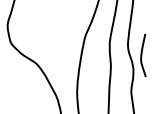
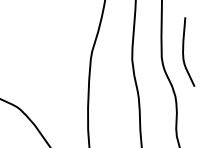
curve: (142, 54) -> (184, 51), moved

